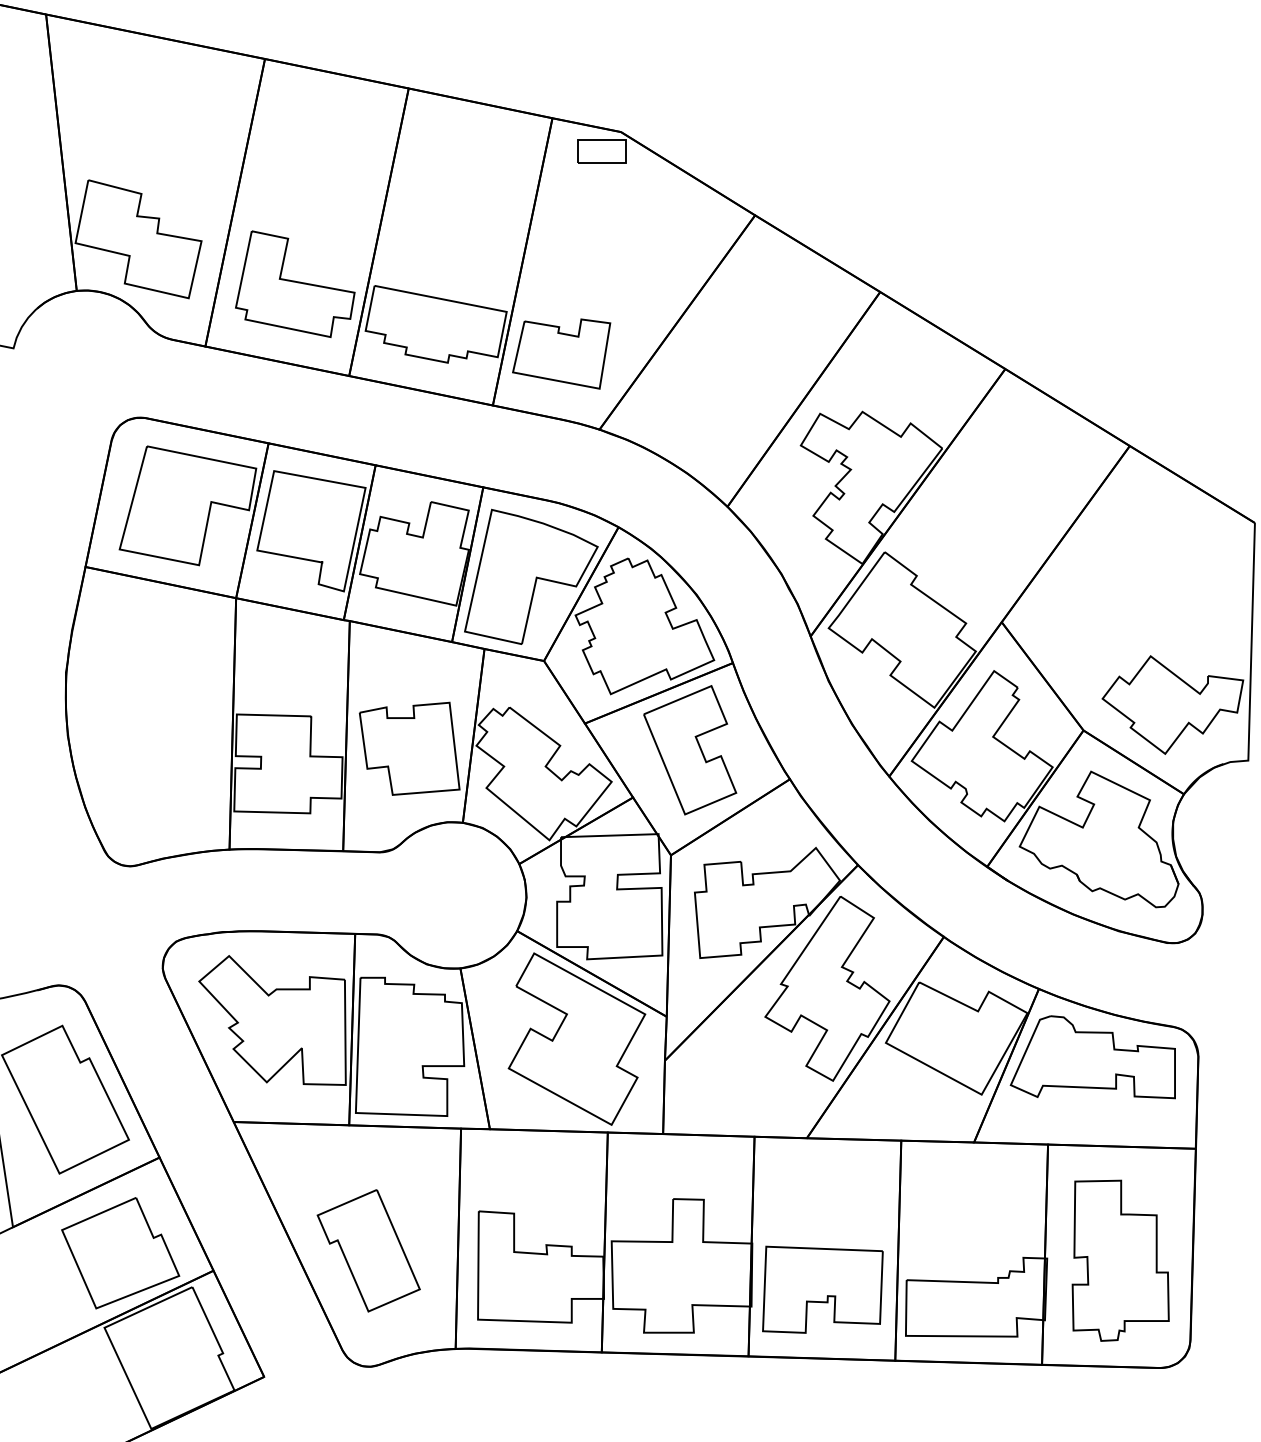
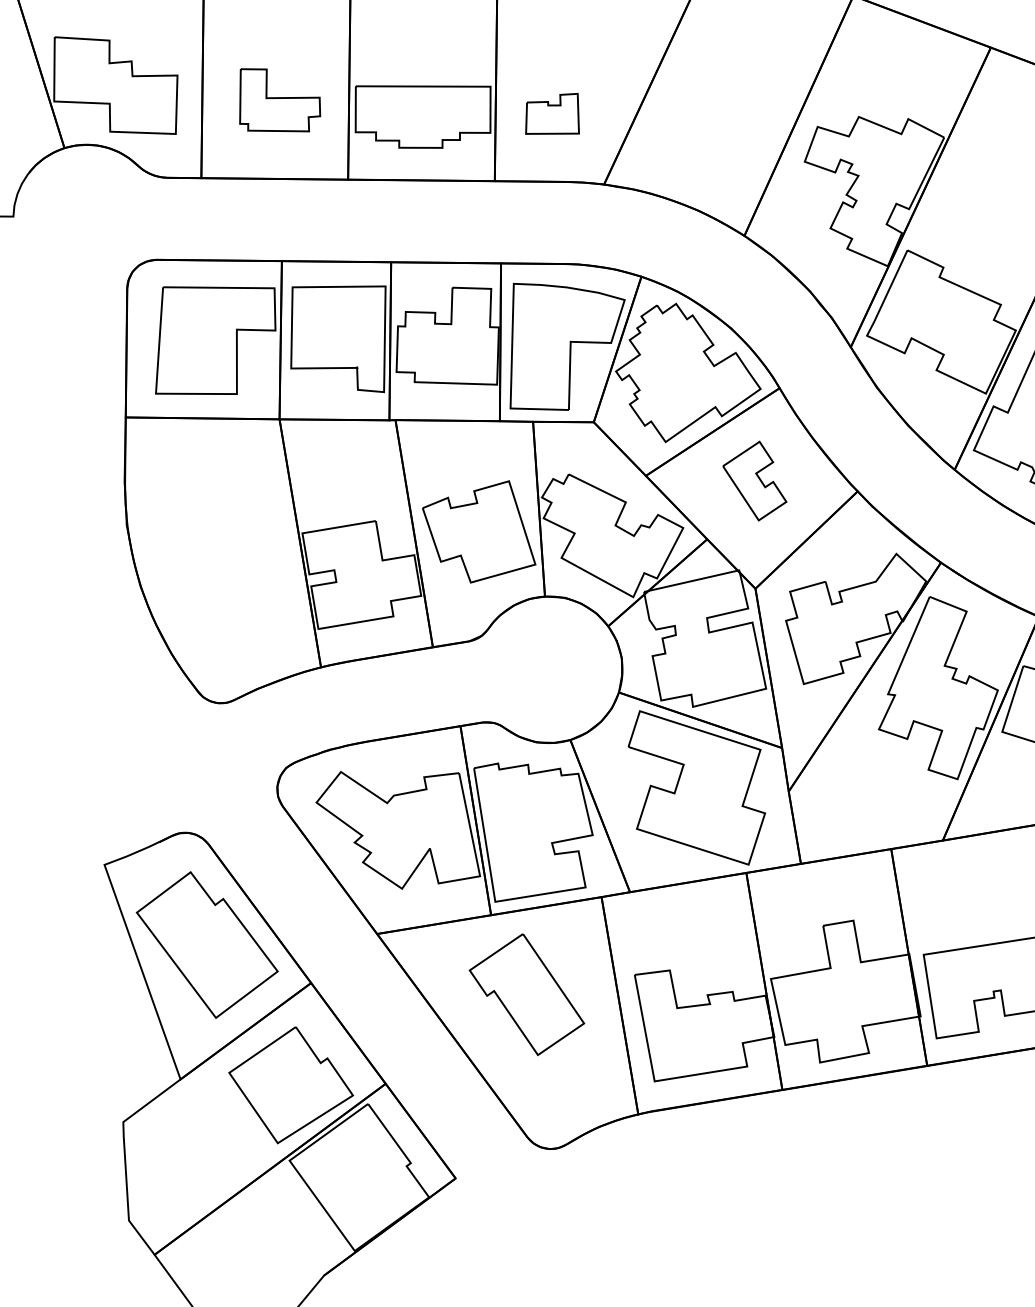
part: (295, 283) -> (277, 99), size x0.7
part: (561, 353) -> (552, 117), size x0.6
part: (690, 750) -> (754, 482), size x0.6
part: (368, 1250) -> (526, 995), moved

